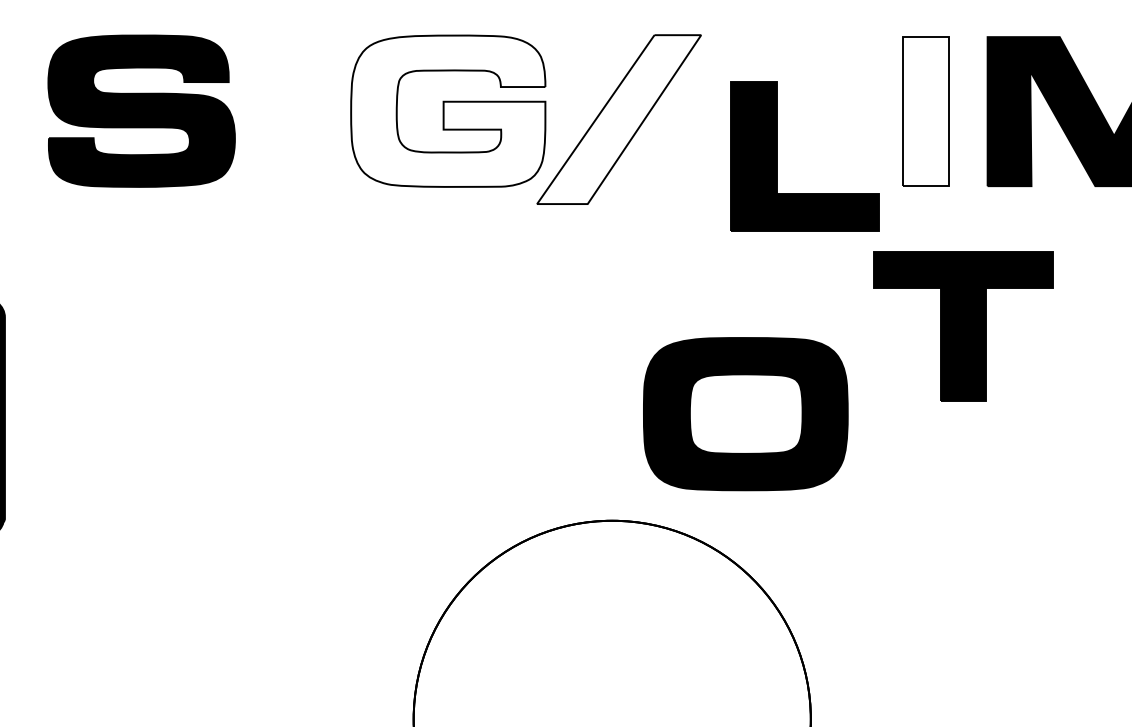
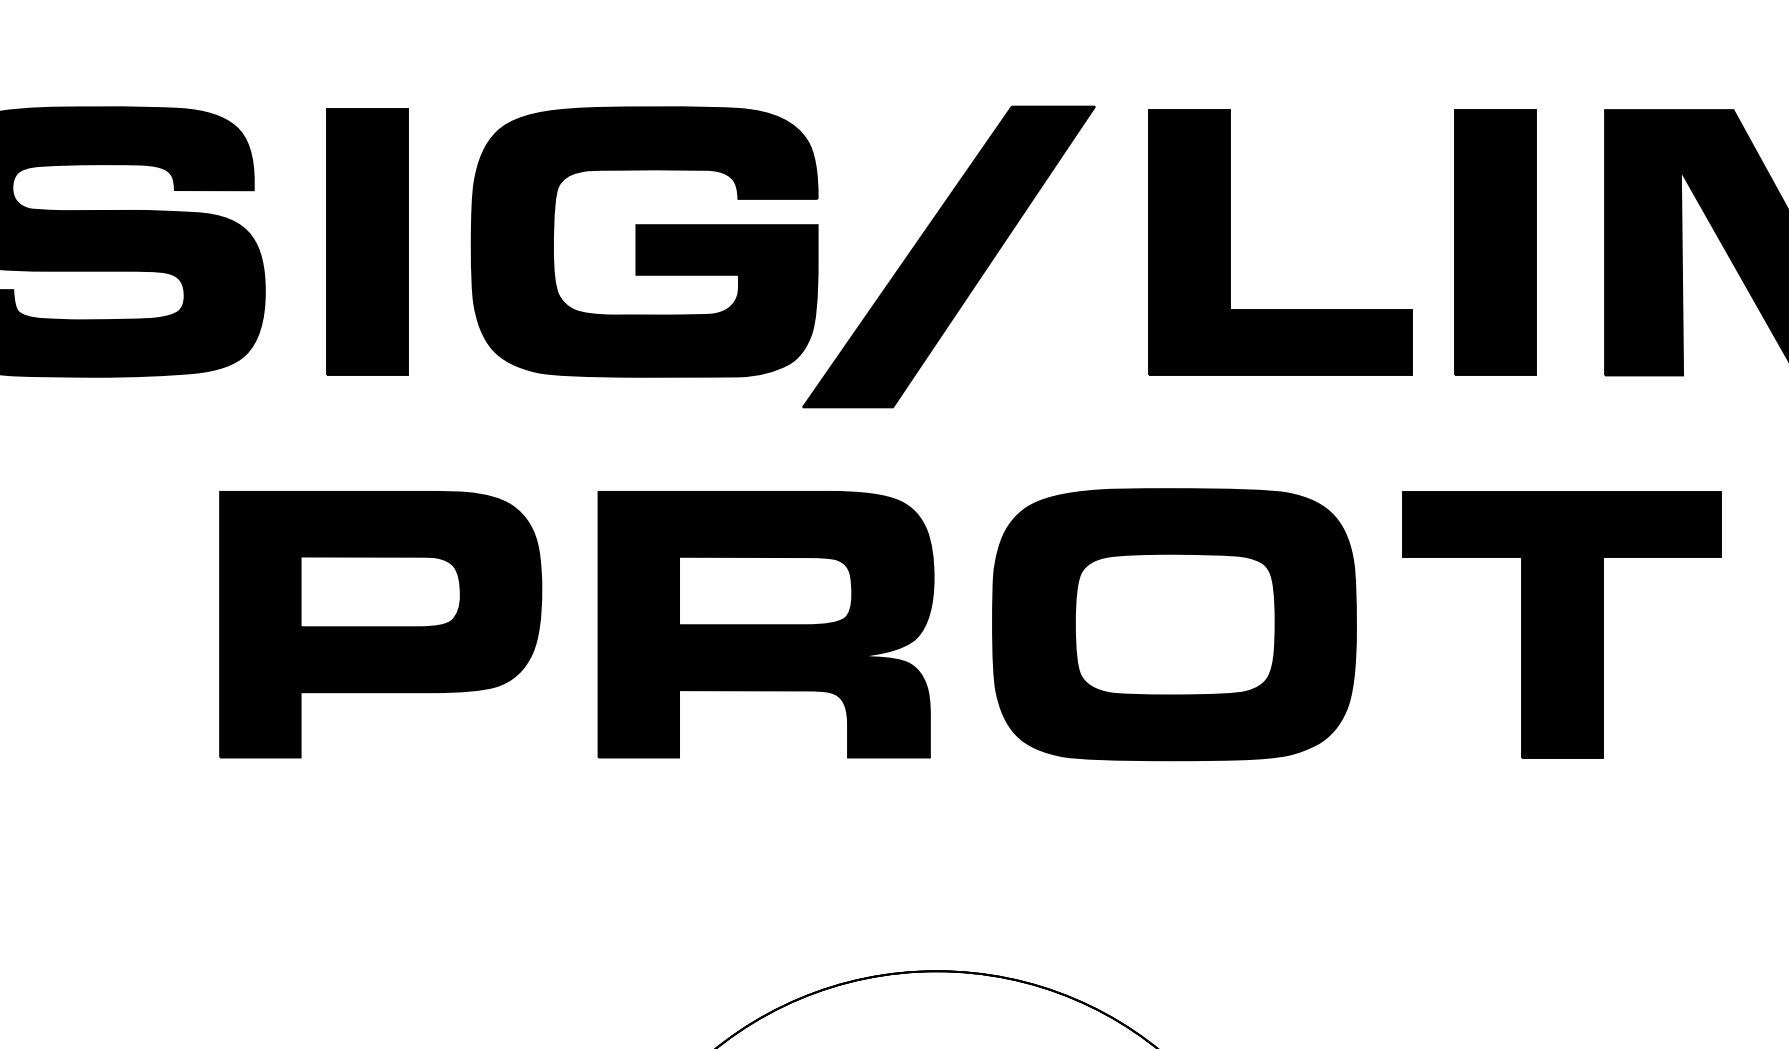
fill: (448, 110) -> (645, 240), added
part: (292, 111) -> (367, 242), added
fill: (925, 111) -> (1494, 242), added
fill: (619, 119) -> (949, 256), added
part: (777, 156) -> (1230, 242), moved
part: (299, 325) -> (379, 623), added
part: (516, 325) -> (766, 623), added
part: (745, 414) -> (1173, 625), moved

